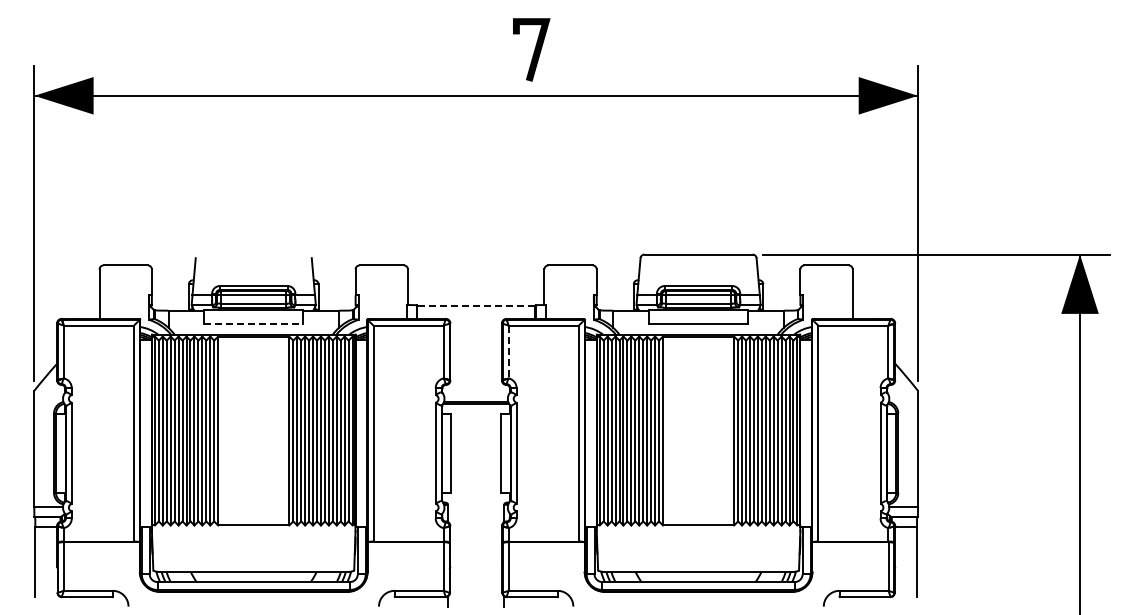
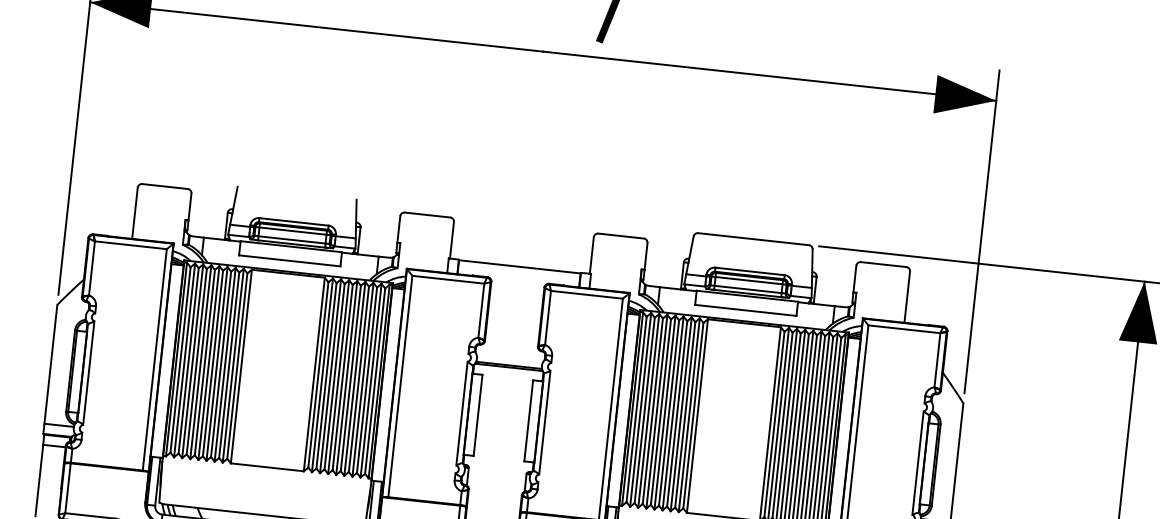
line: (475, 305) -> (519, 266), dashed -> solid
line: (254, 324) -> (290, 261), dashed -> solid
line: (508, 352) -> (547, 318), dashed -> solid

